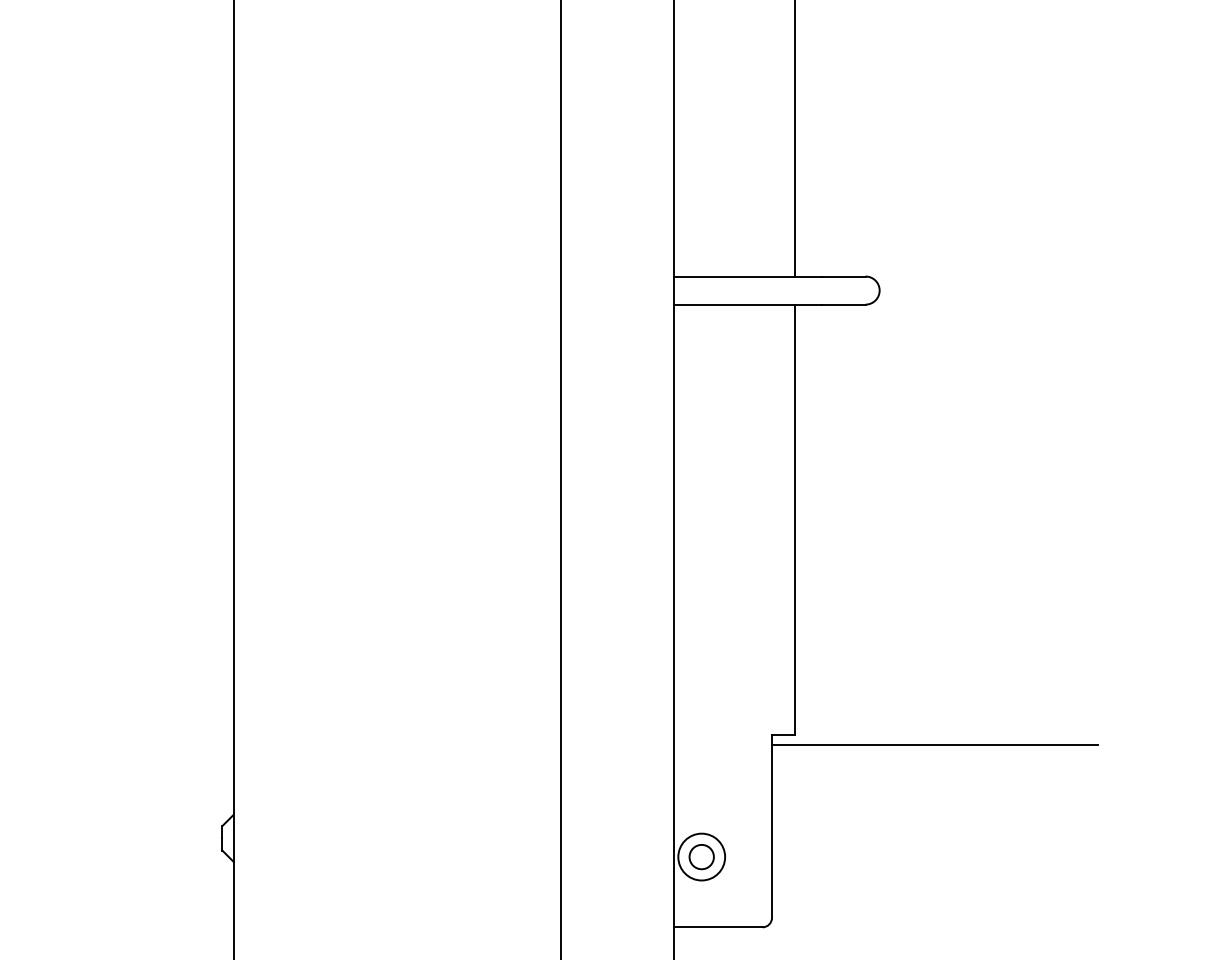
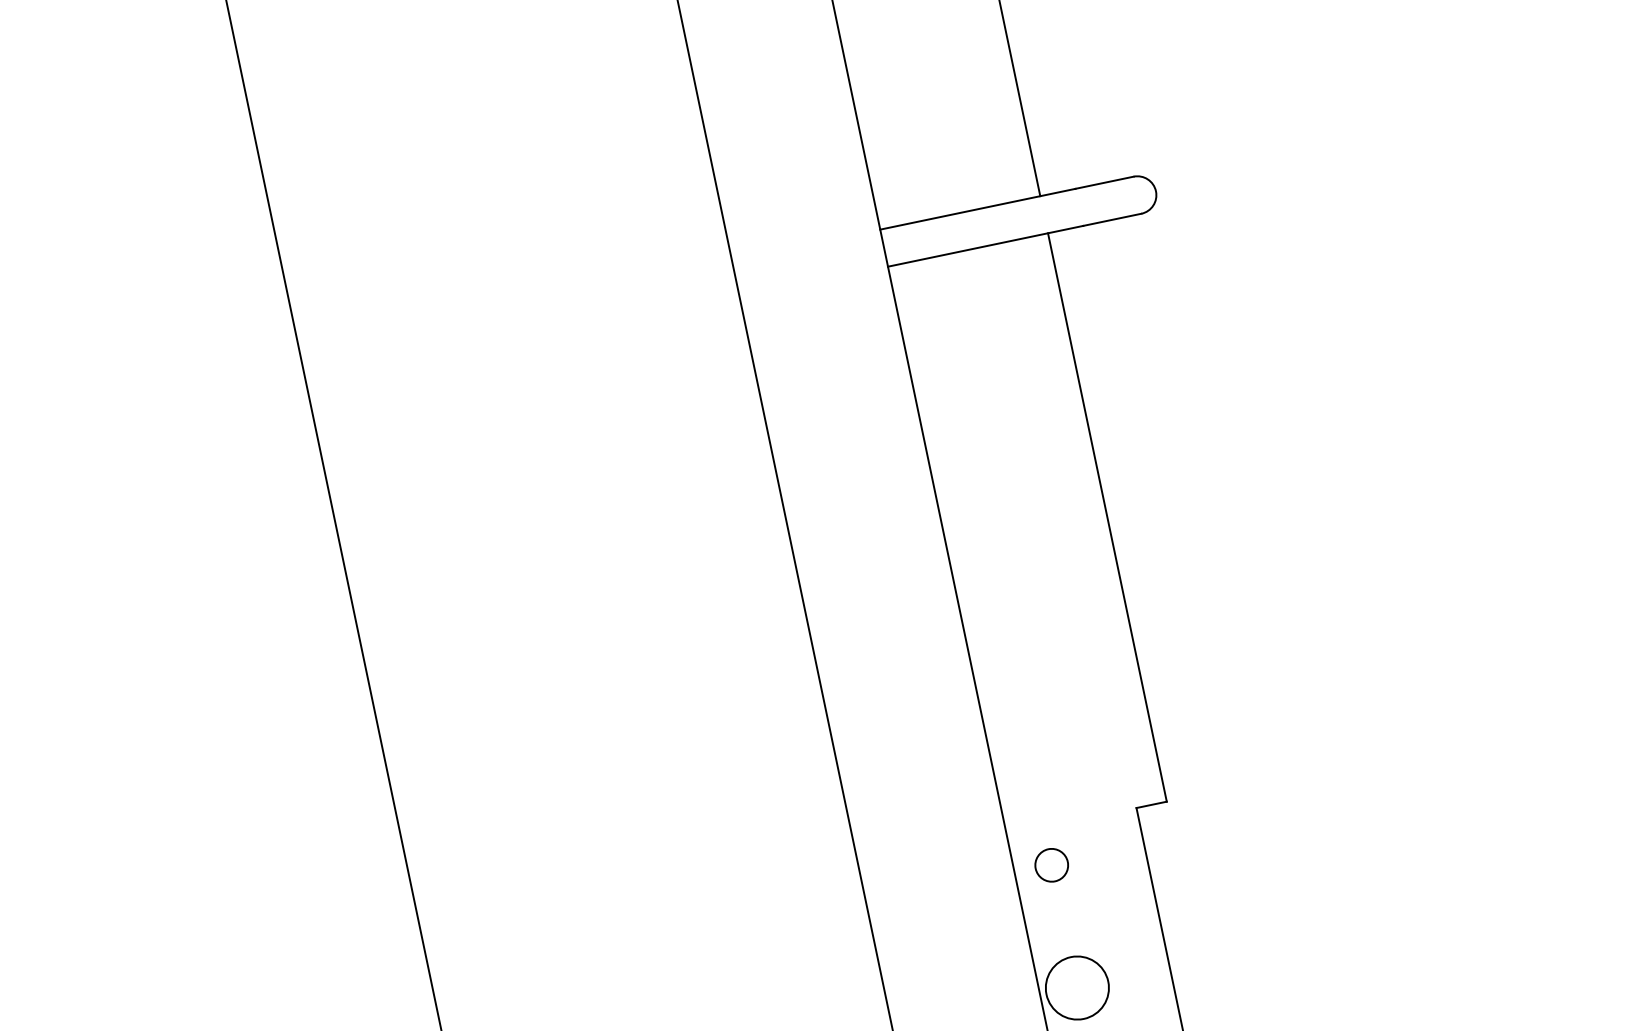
line: (934, 744) -> (1353, 775), removed
circle: (701, 857) -> (1051, 865), moved

